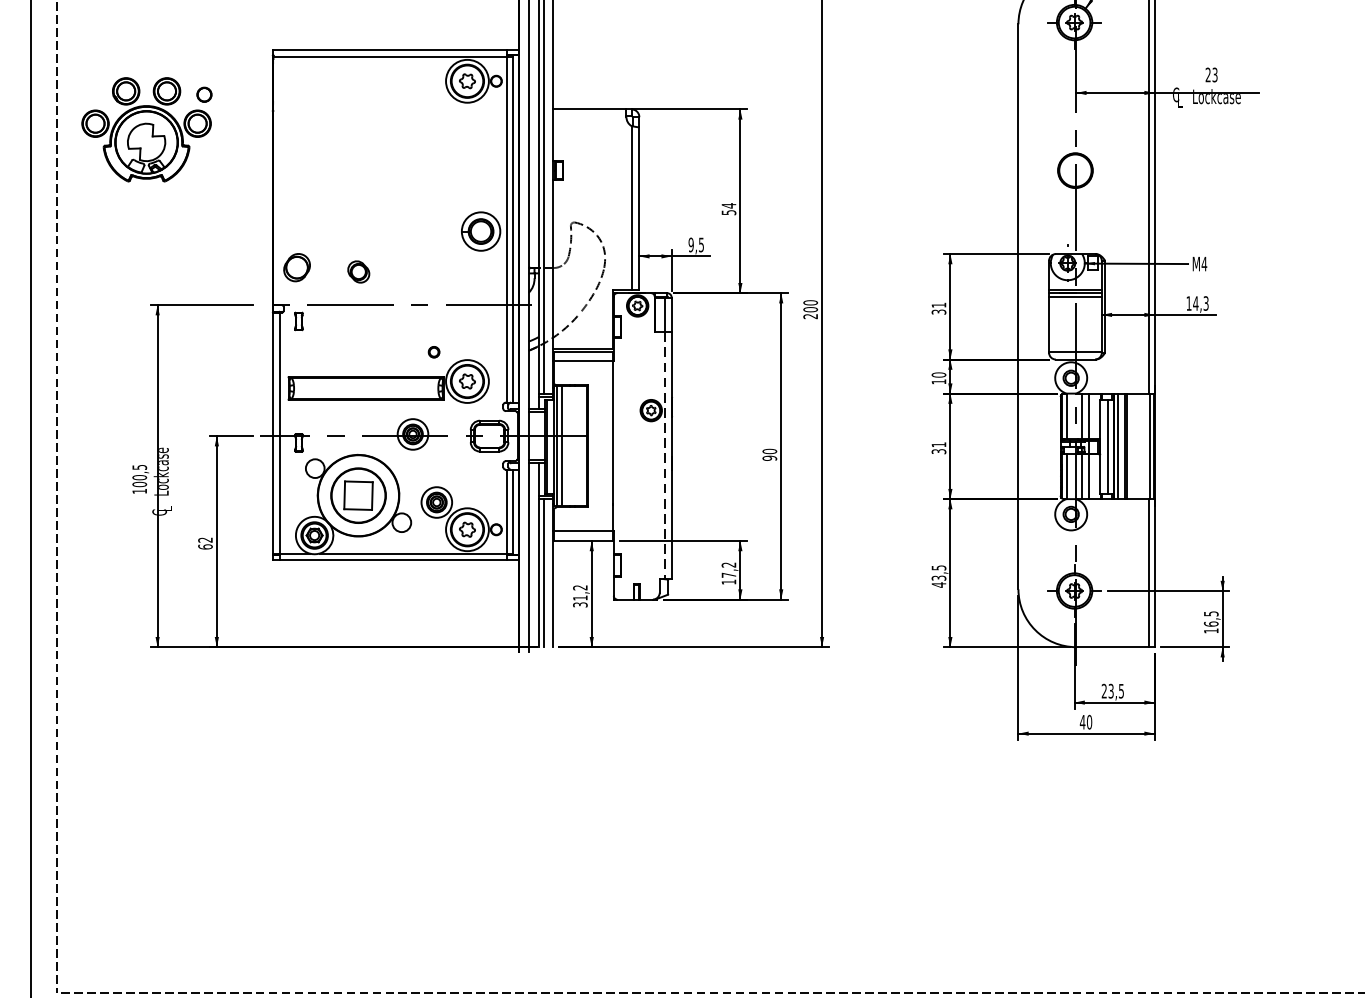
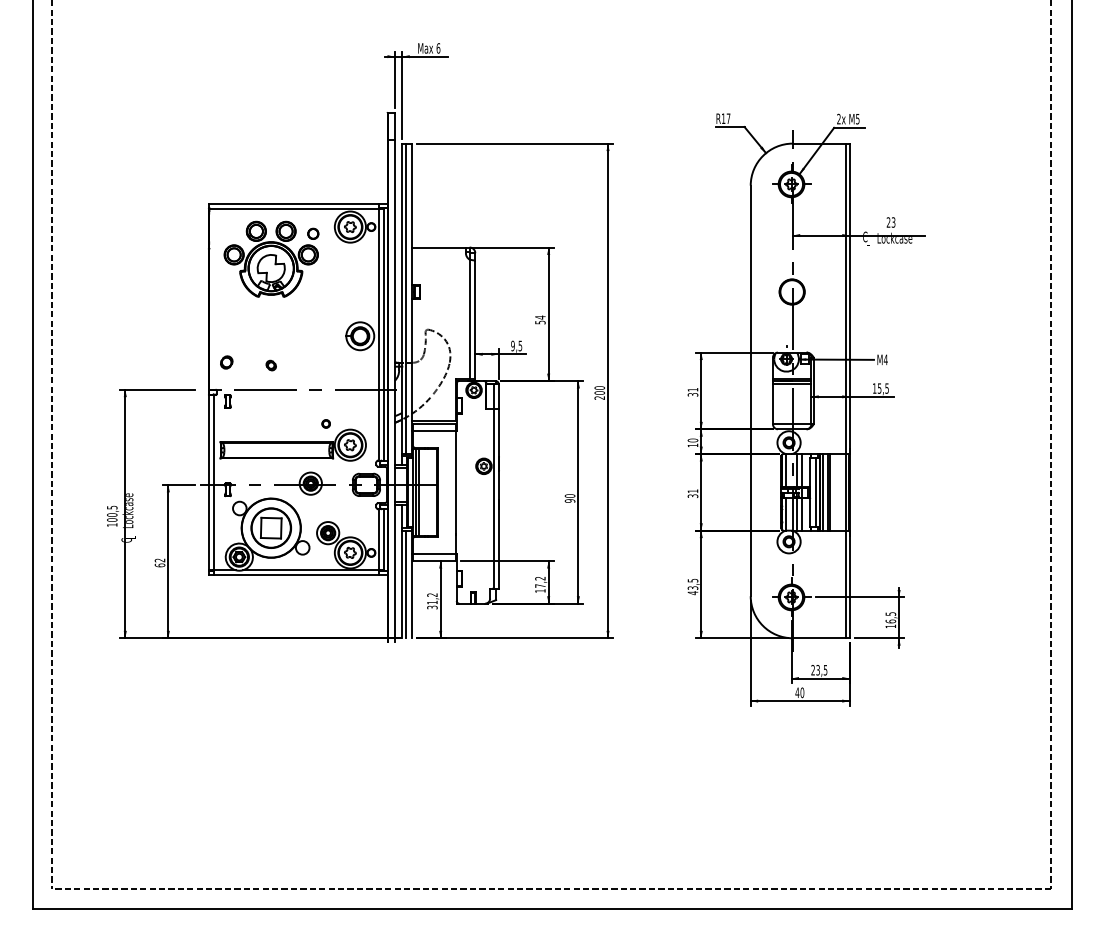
part: (146, 128) -> (271, 258), moved
part: (296, 267) -> (226, 362), size x0.62
part: (357, 271) -> (270, 365), size x0.62
text: (1199, 303) -> (882, 388), 14,3 -> 15,5
line: (664, 456) -> (493, 499), dashed -> solid

